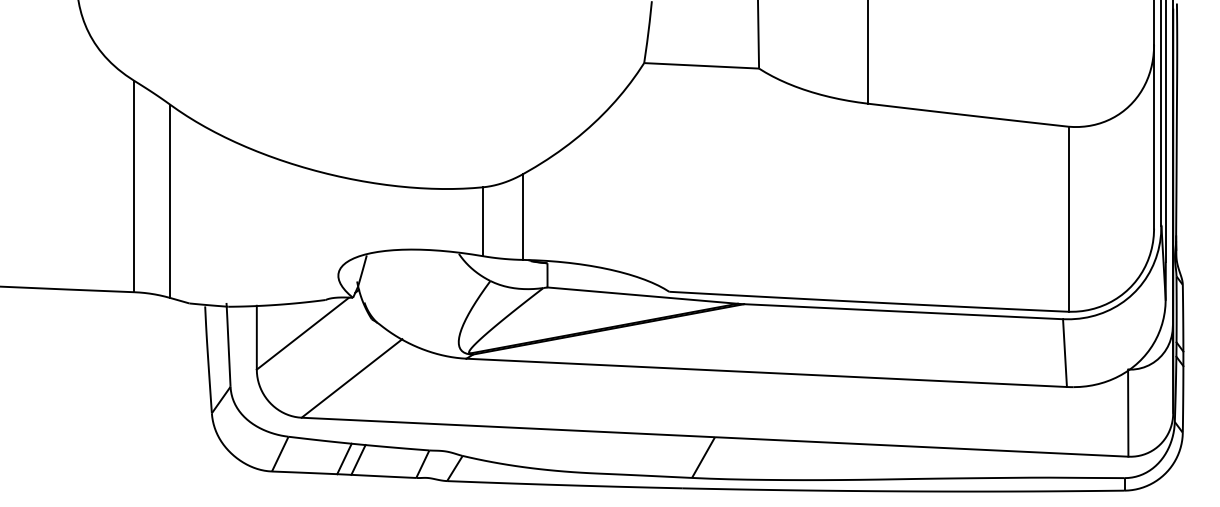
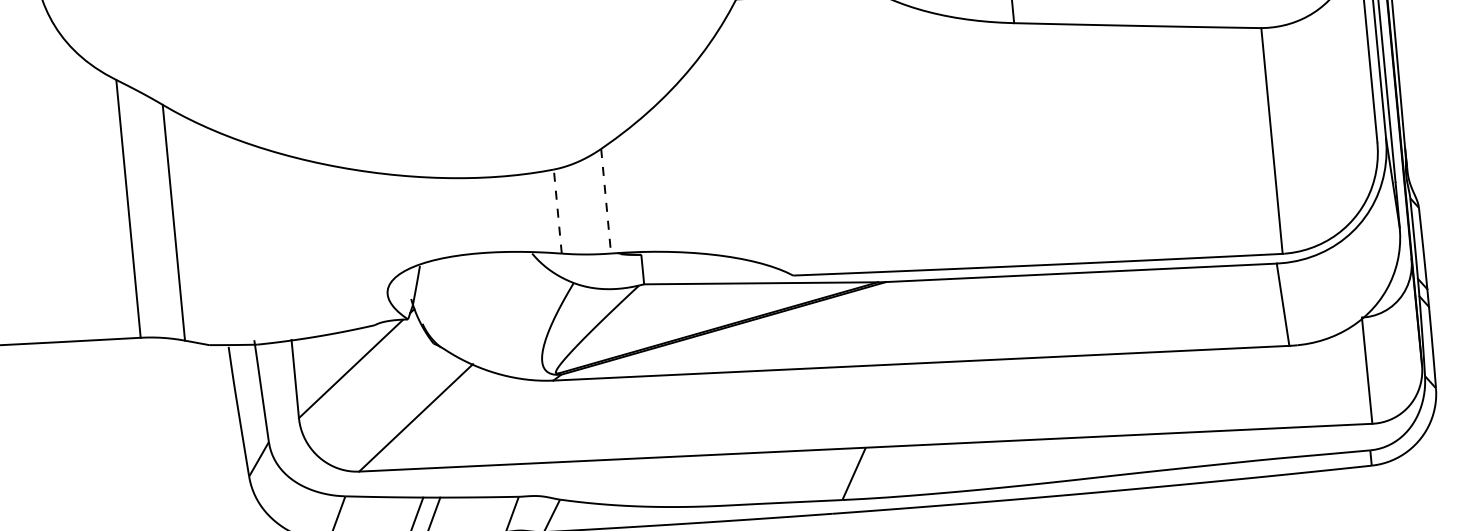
line: (523, 217) -> (606, 201), solid -> dashed
line: (482, 221) -> (557, 211), solid -> dashed

